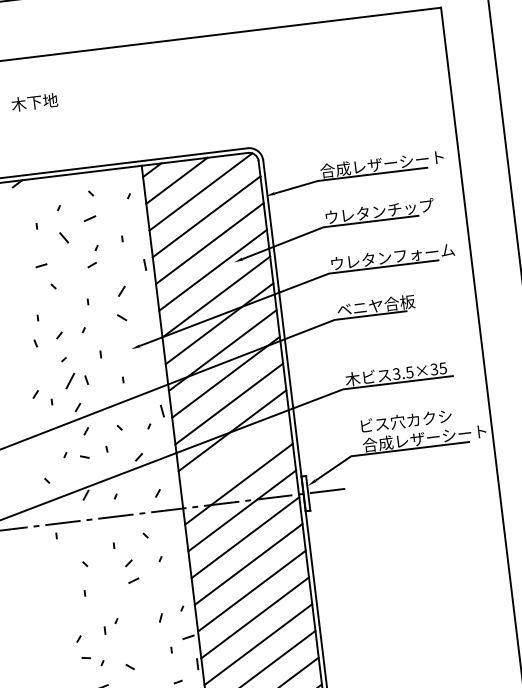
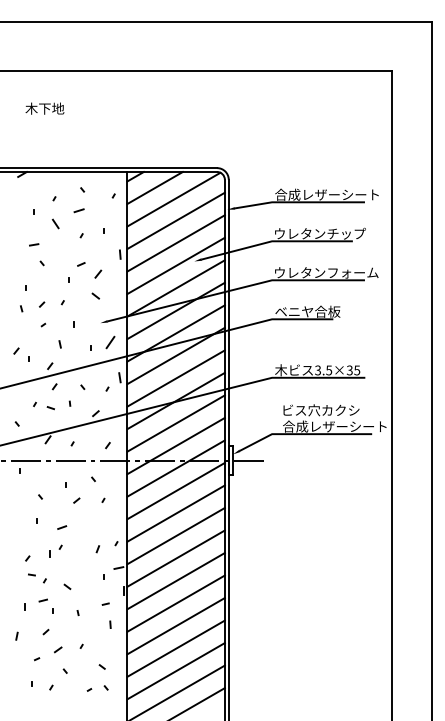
line: (92, 265) -> (81, 264), moved
line: (70, 381) -> (110, 342), moved
line: (234, 457) -> (175, 423), added
line: (134, 580) -> (62, 527), moved

